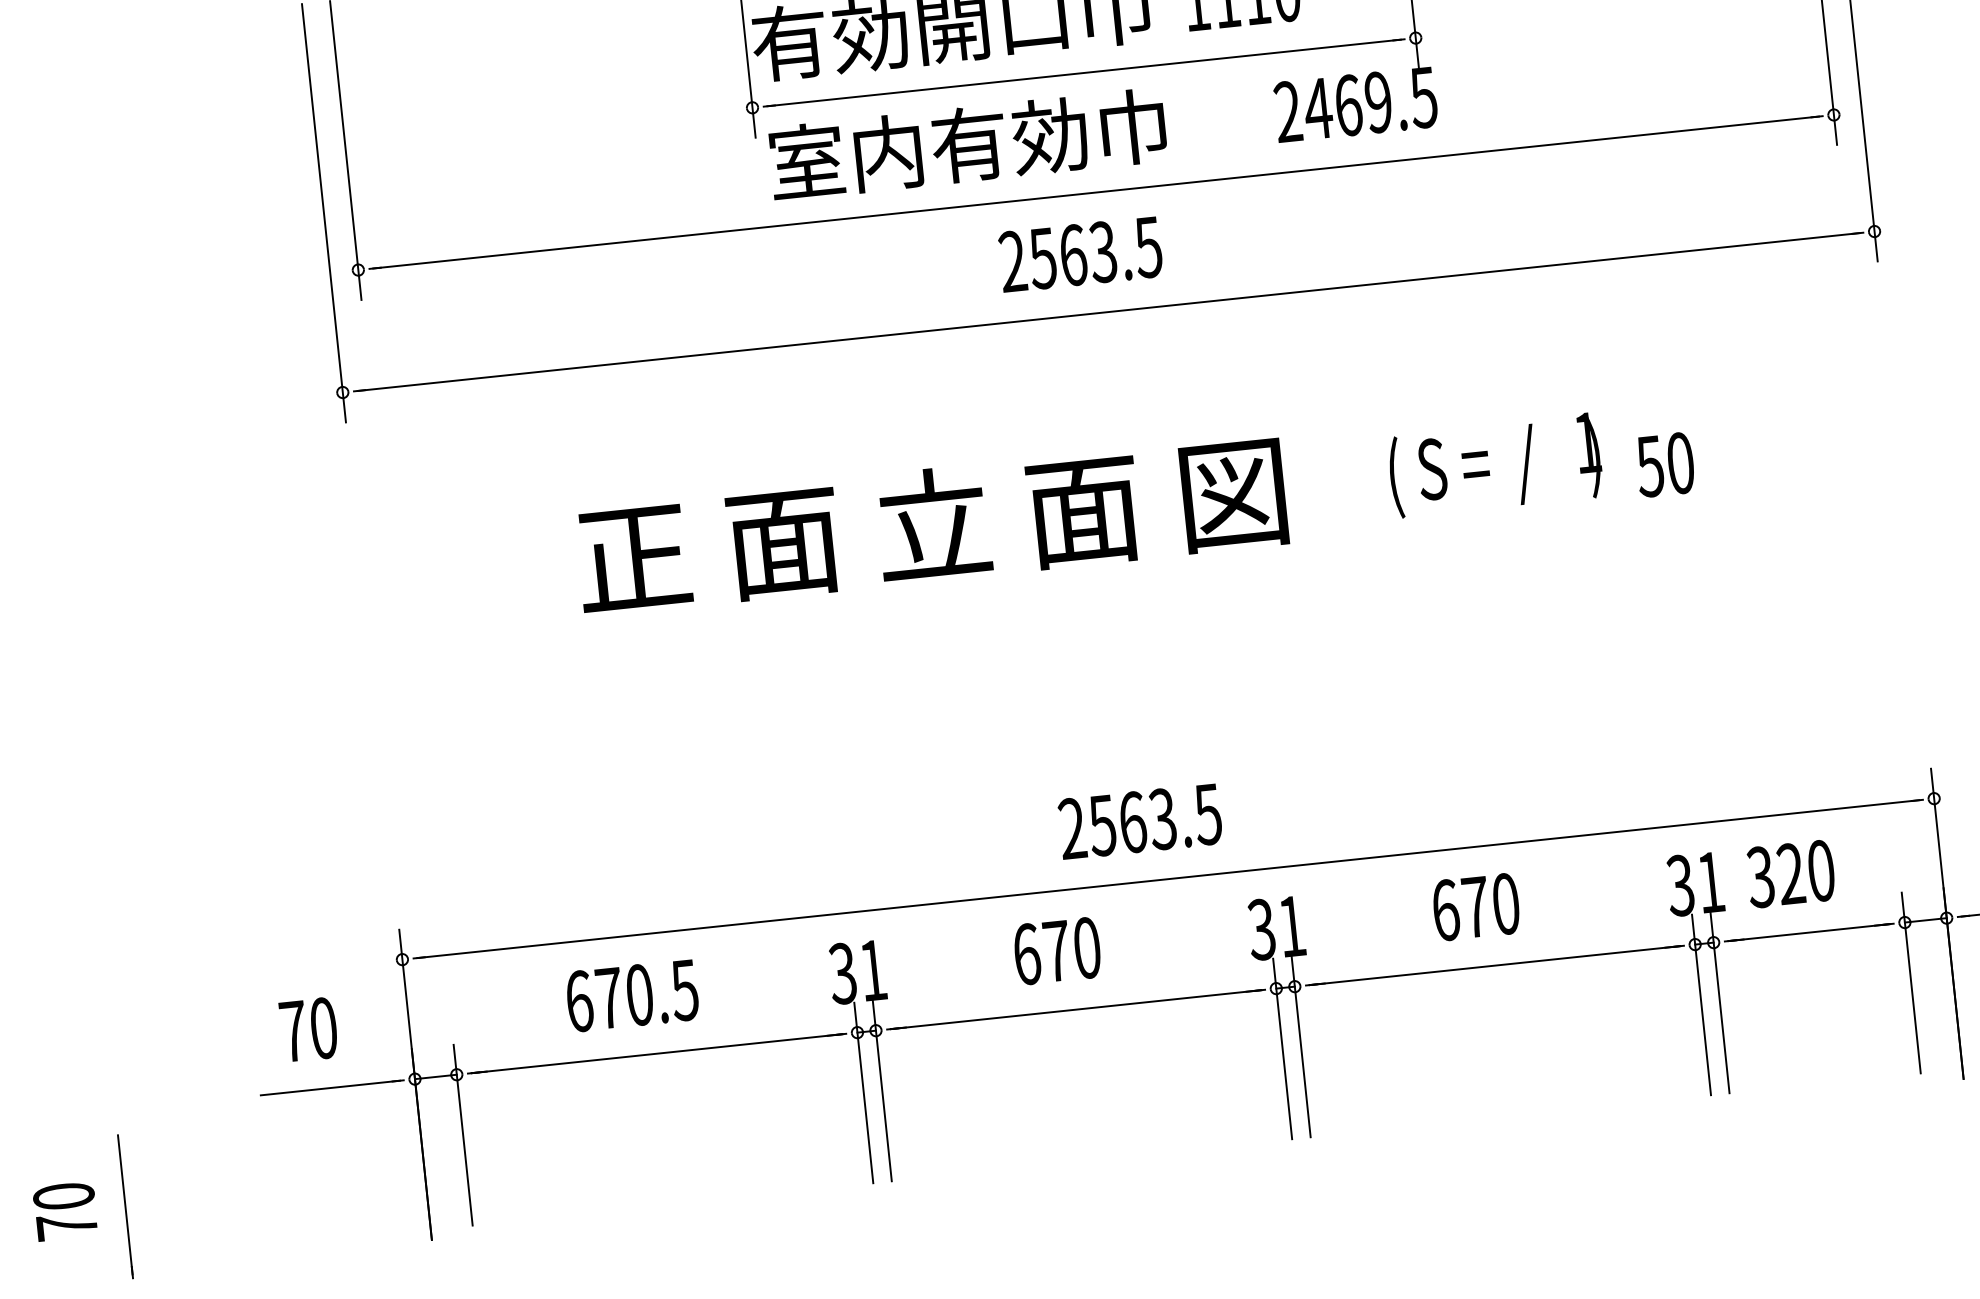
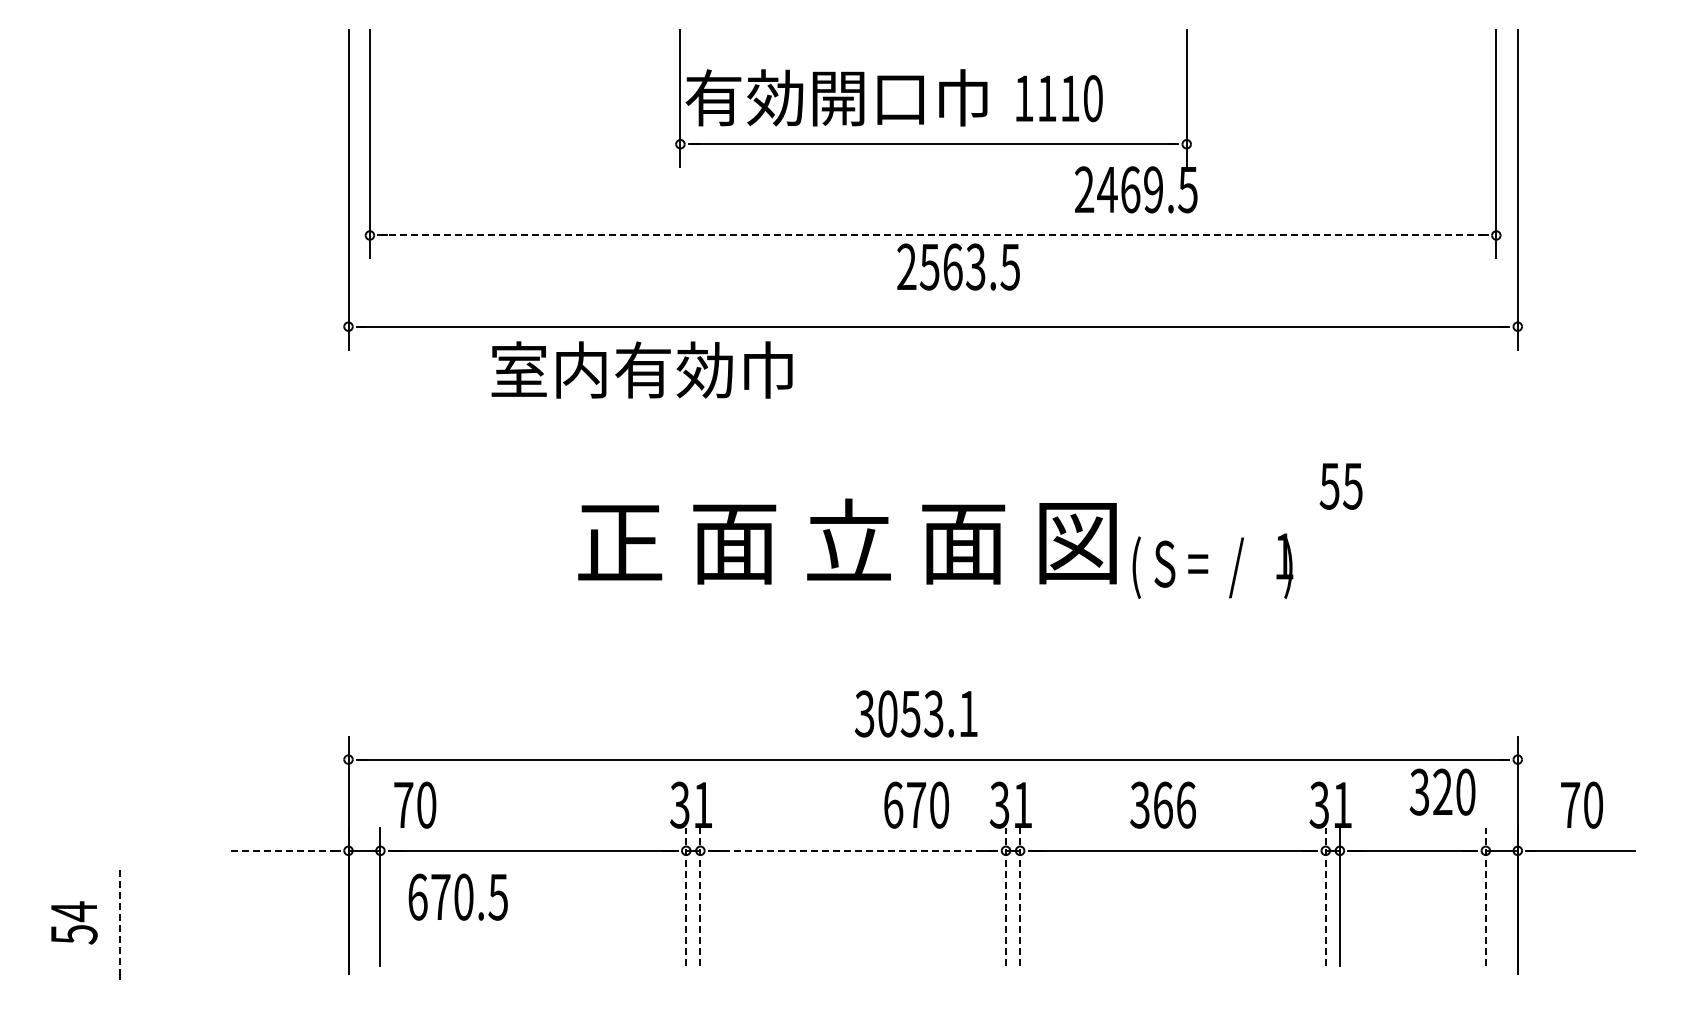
text: (966, 143) -> (641, 369), moved
line: (1096, 192) -> (933, 235), solid -> dashed
text: (1080, 253) -> (958, 266), moved
text: (1679, 462) -> (1352, 485), 50 -> 55
text: (1494, 464) -> (1212, 565), moved
text: (931, 525) -> (847, 541), moved
text: (1138, 821) -> (915, 713), 2563.5 -> 3053.1
text: (1790, 873) -> (1442, 791), moved
text: (1474, 906) -> (1162, 804), 670 -> 366
text: (1057, 950) -> (916, 804), moved
line: (1910, 982) -> (1485, 896), solid -> dashed
text: (631, 995) -> (457, 896), moved
line: (1701, 1004) -> (1325, 896), solid -> dashed
line: (1076, 1009) -> (853, 850), solid -> dashed
text: (309, 1028) -> (415, 804), moved
line: (1301, 1046) -> (1020, 896), solid -> dashed
line: (1283, 1048) -> (1006, 896), solid -> dashed
line: (329, 1087) -> (283, 850), solid -> dashed
line: (882, 1090) -> (700, 896), solid -> dashed
line: (864, 1092) -> (686, 896), solid -> dashed
line: (124, 1204) -> (119, 922), solid -> dashed
text: (64, 1210) -> (73, 922), 70 -> 54

